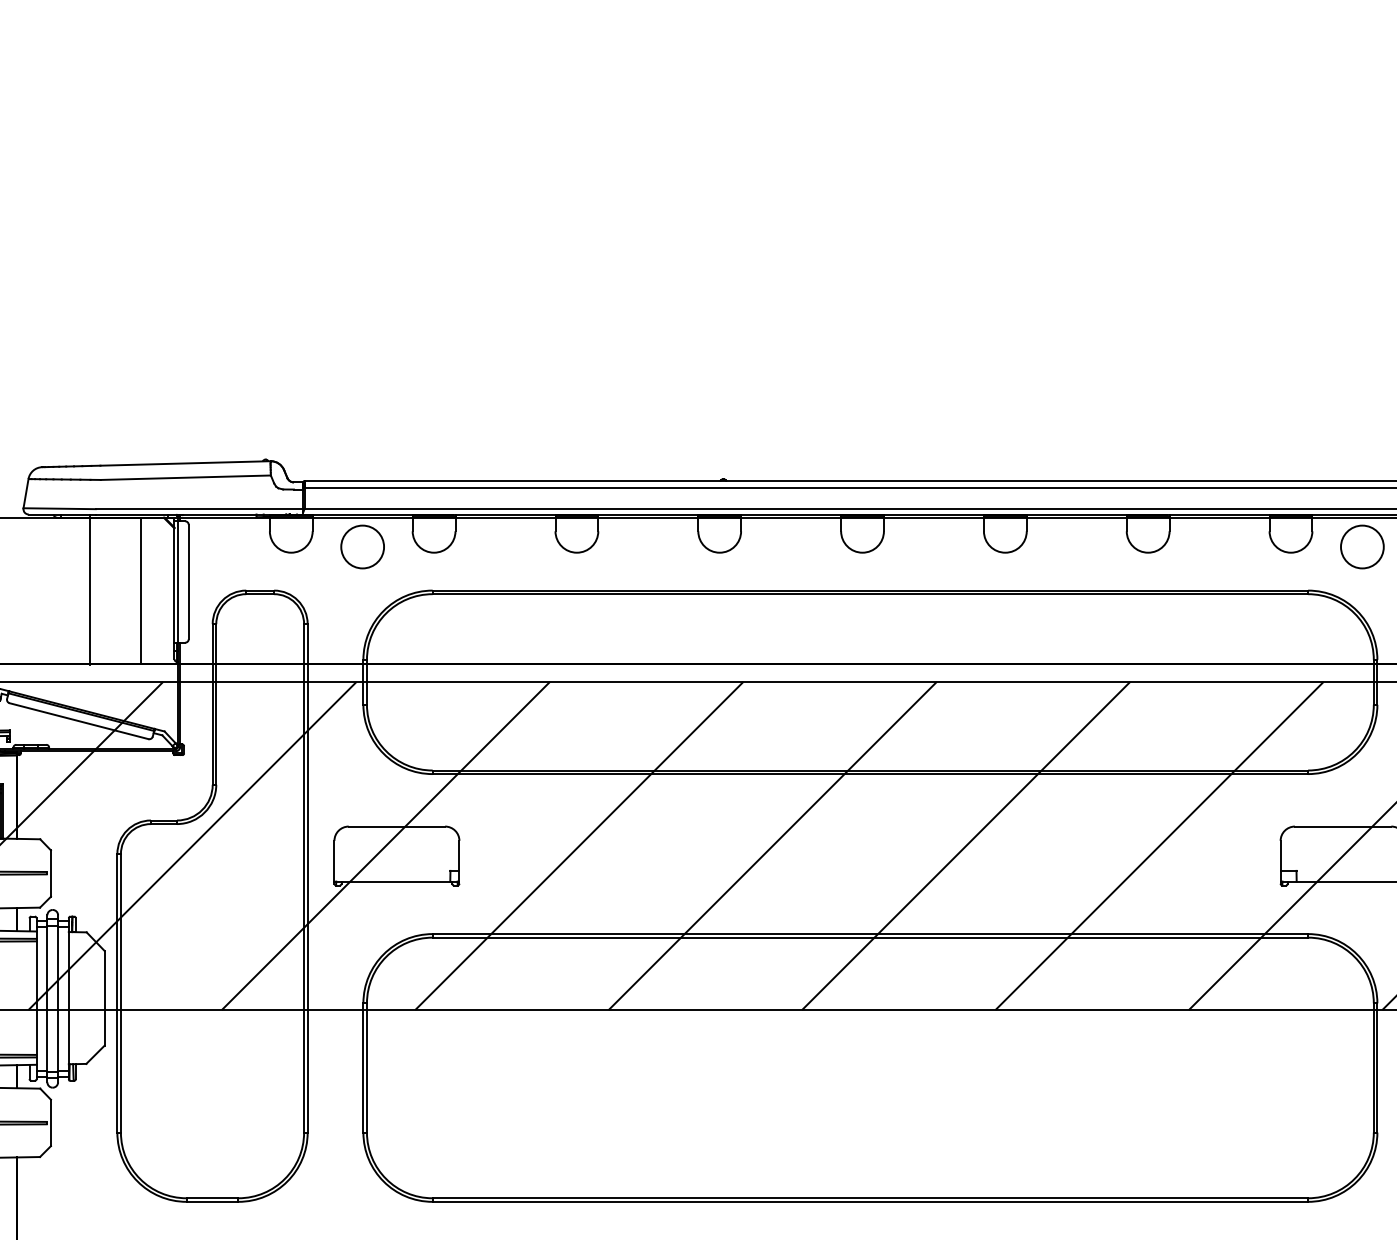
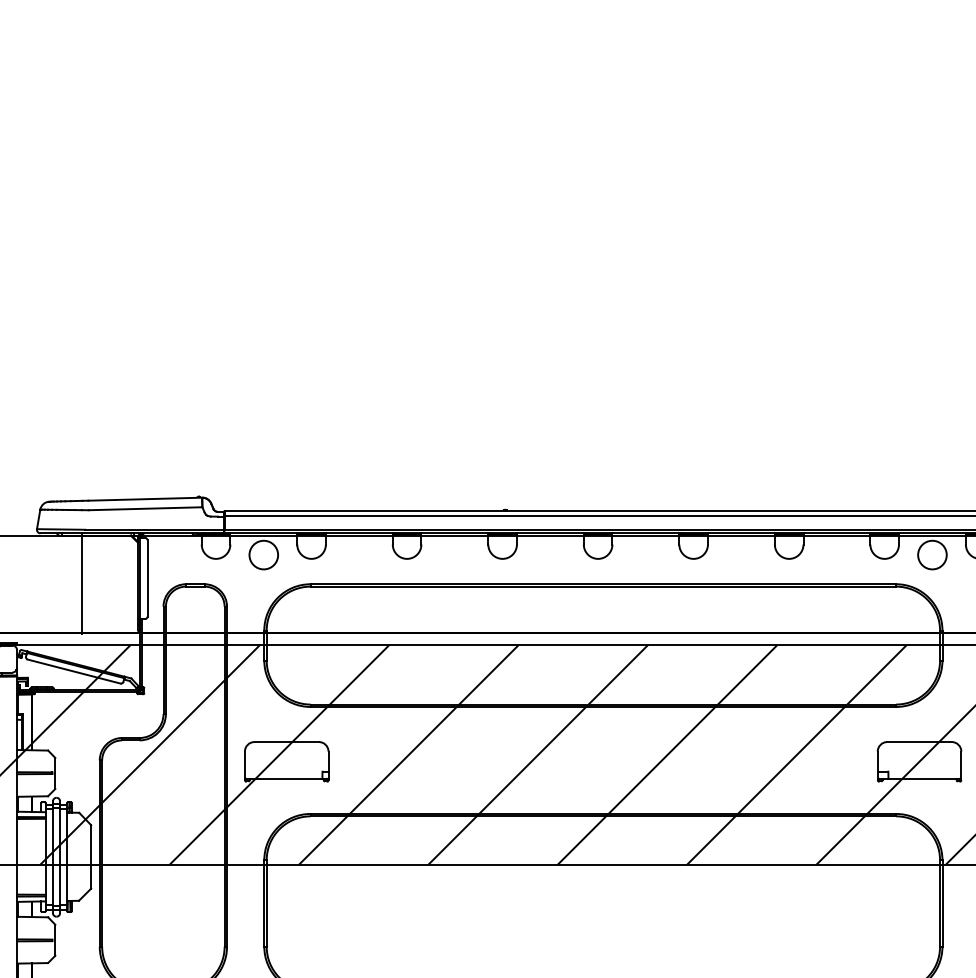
line: (140, 590) -> (115, 584), removed

